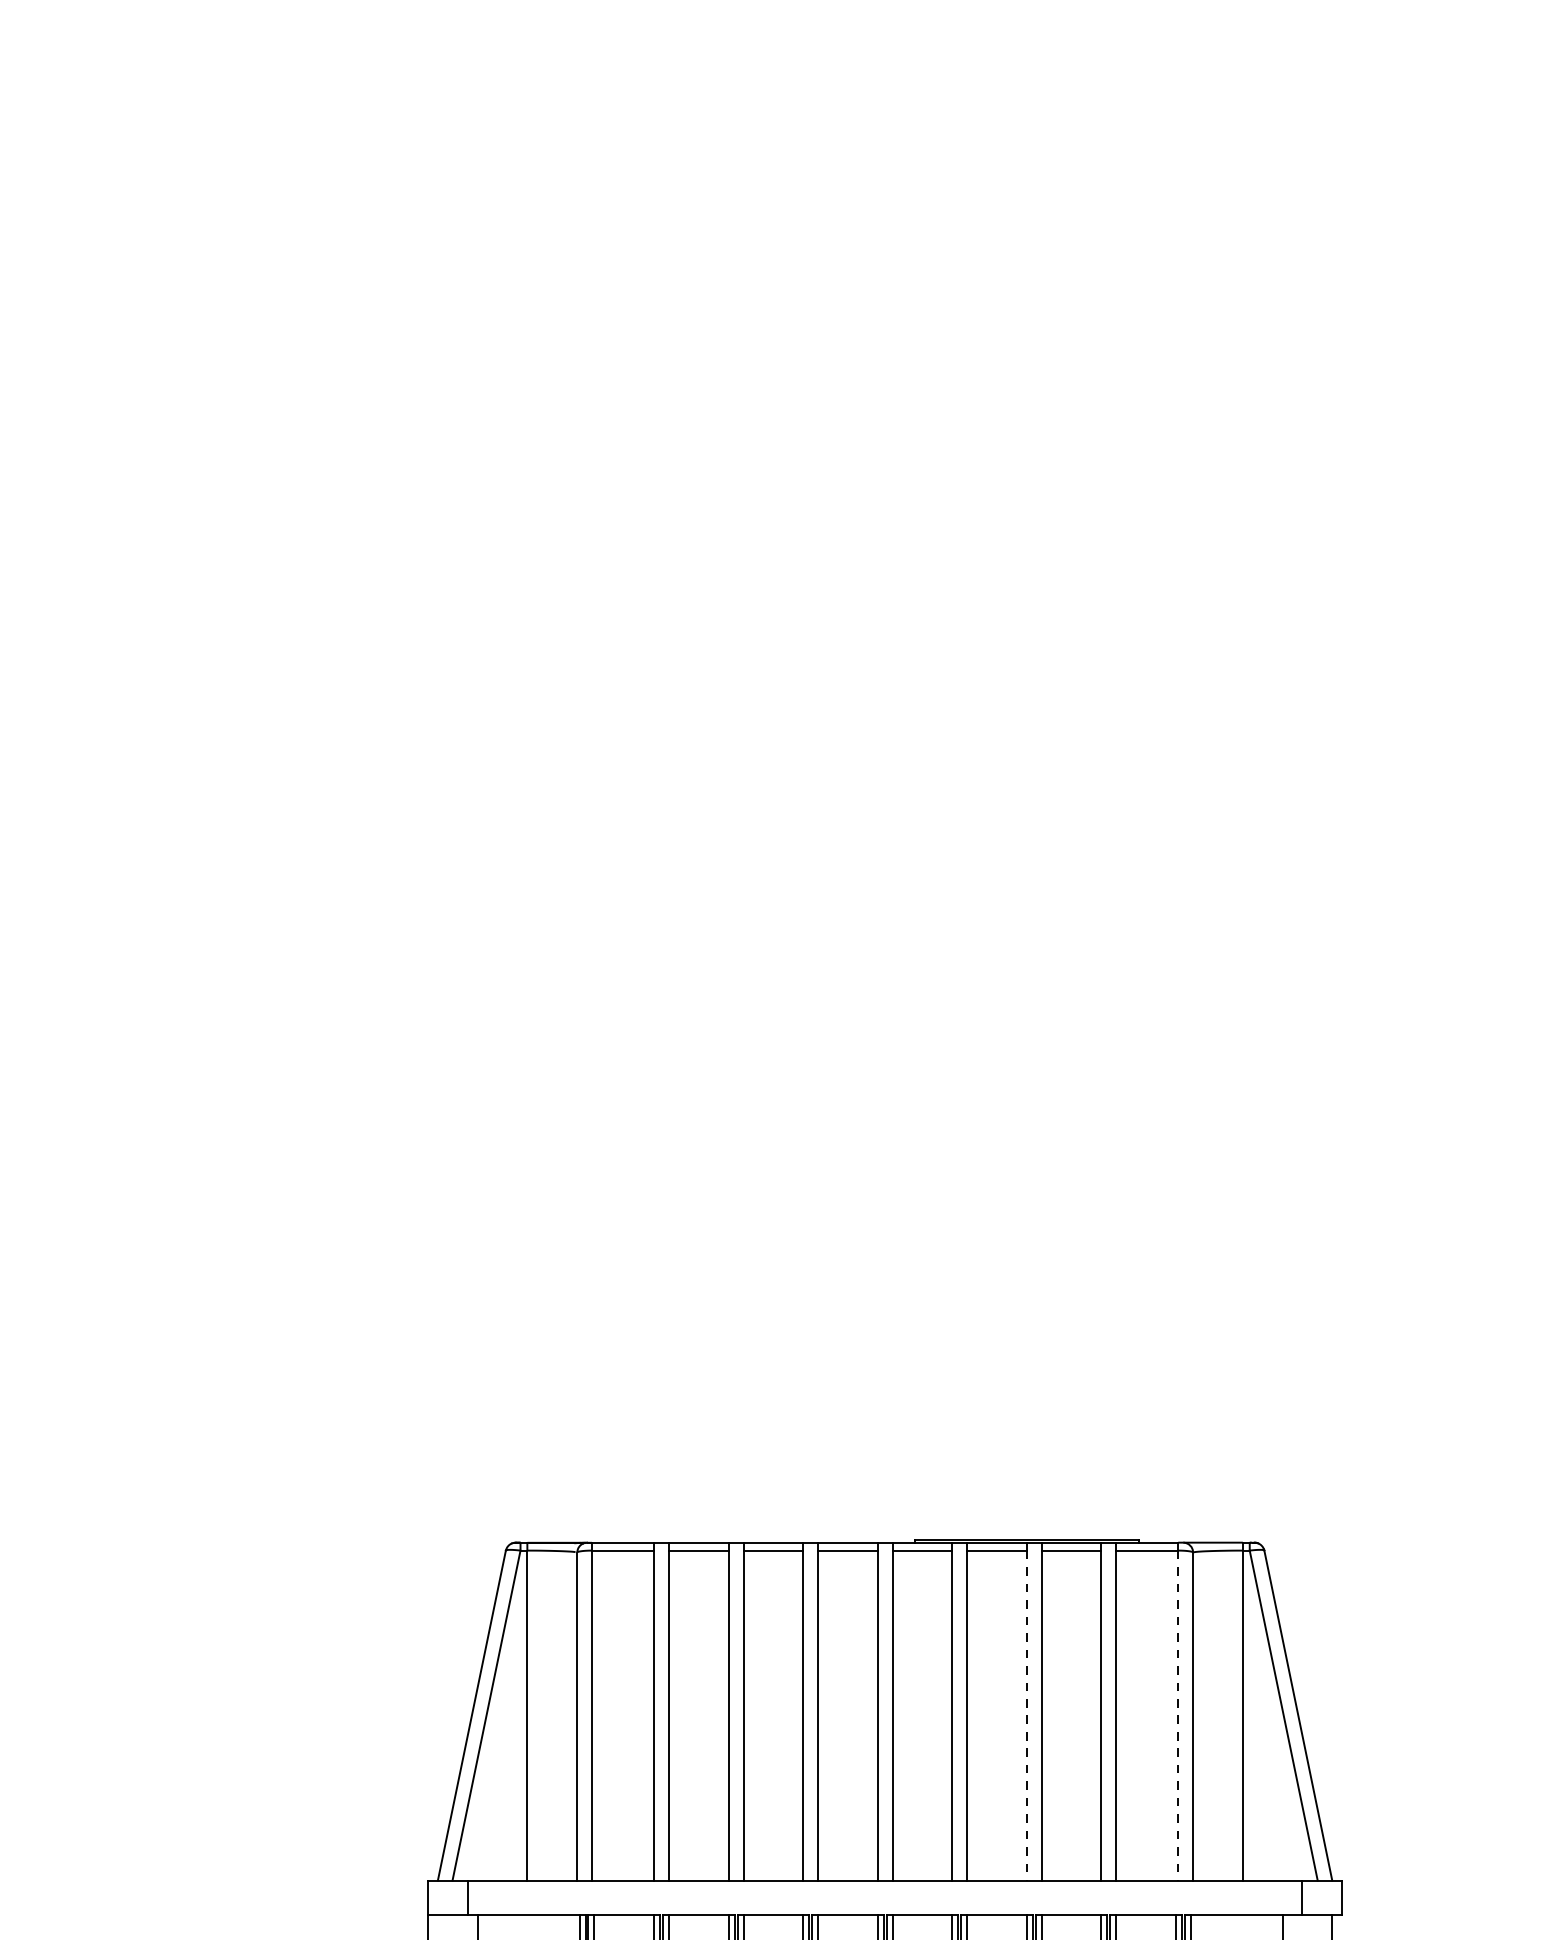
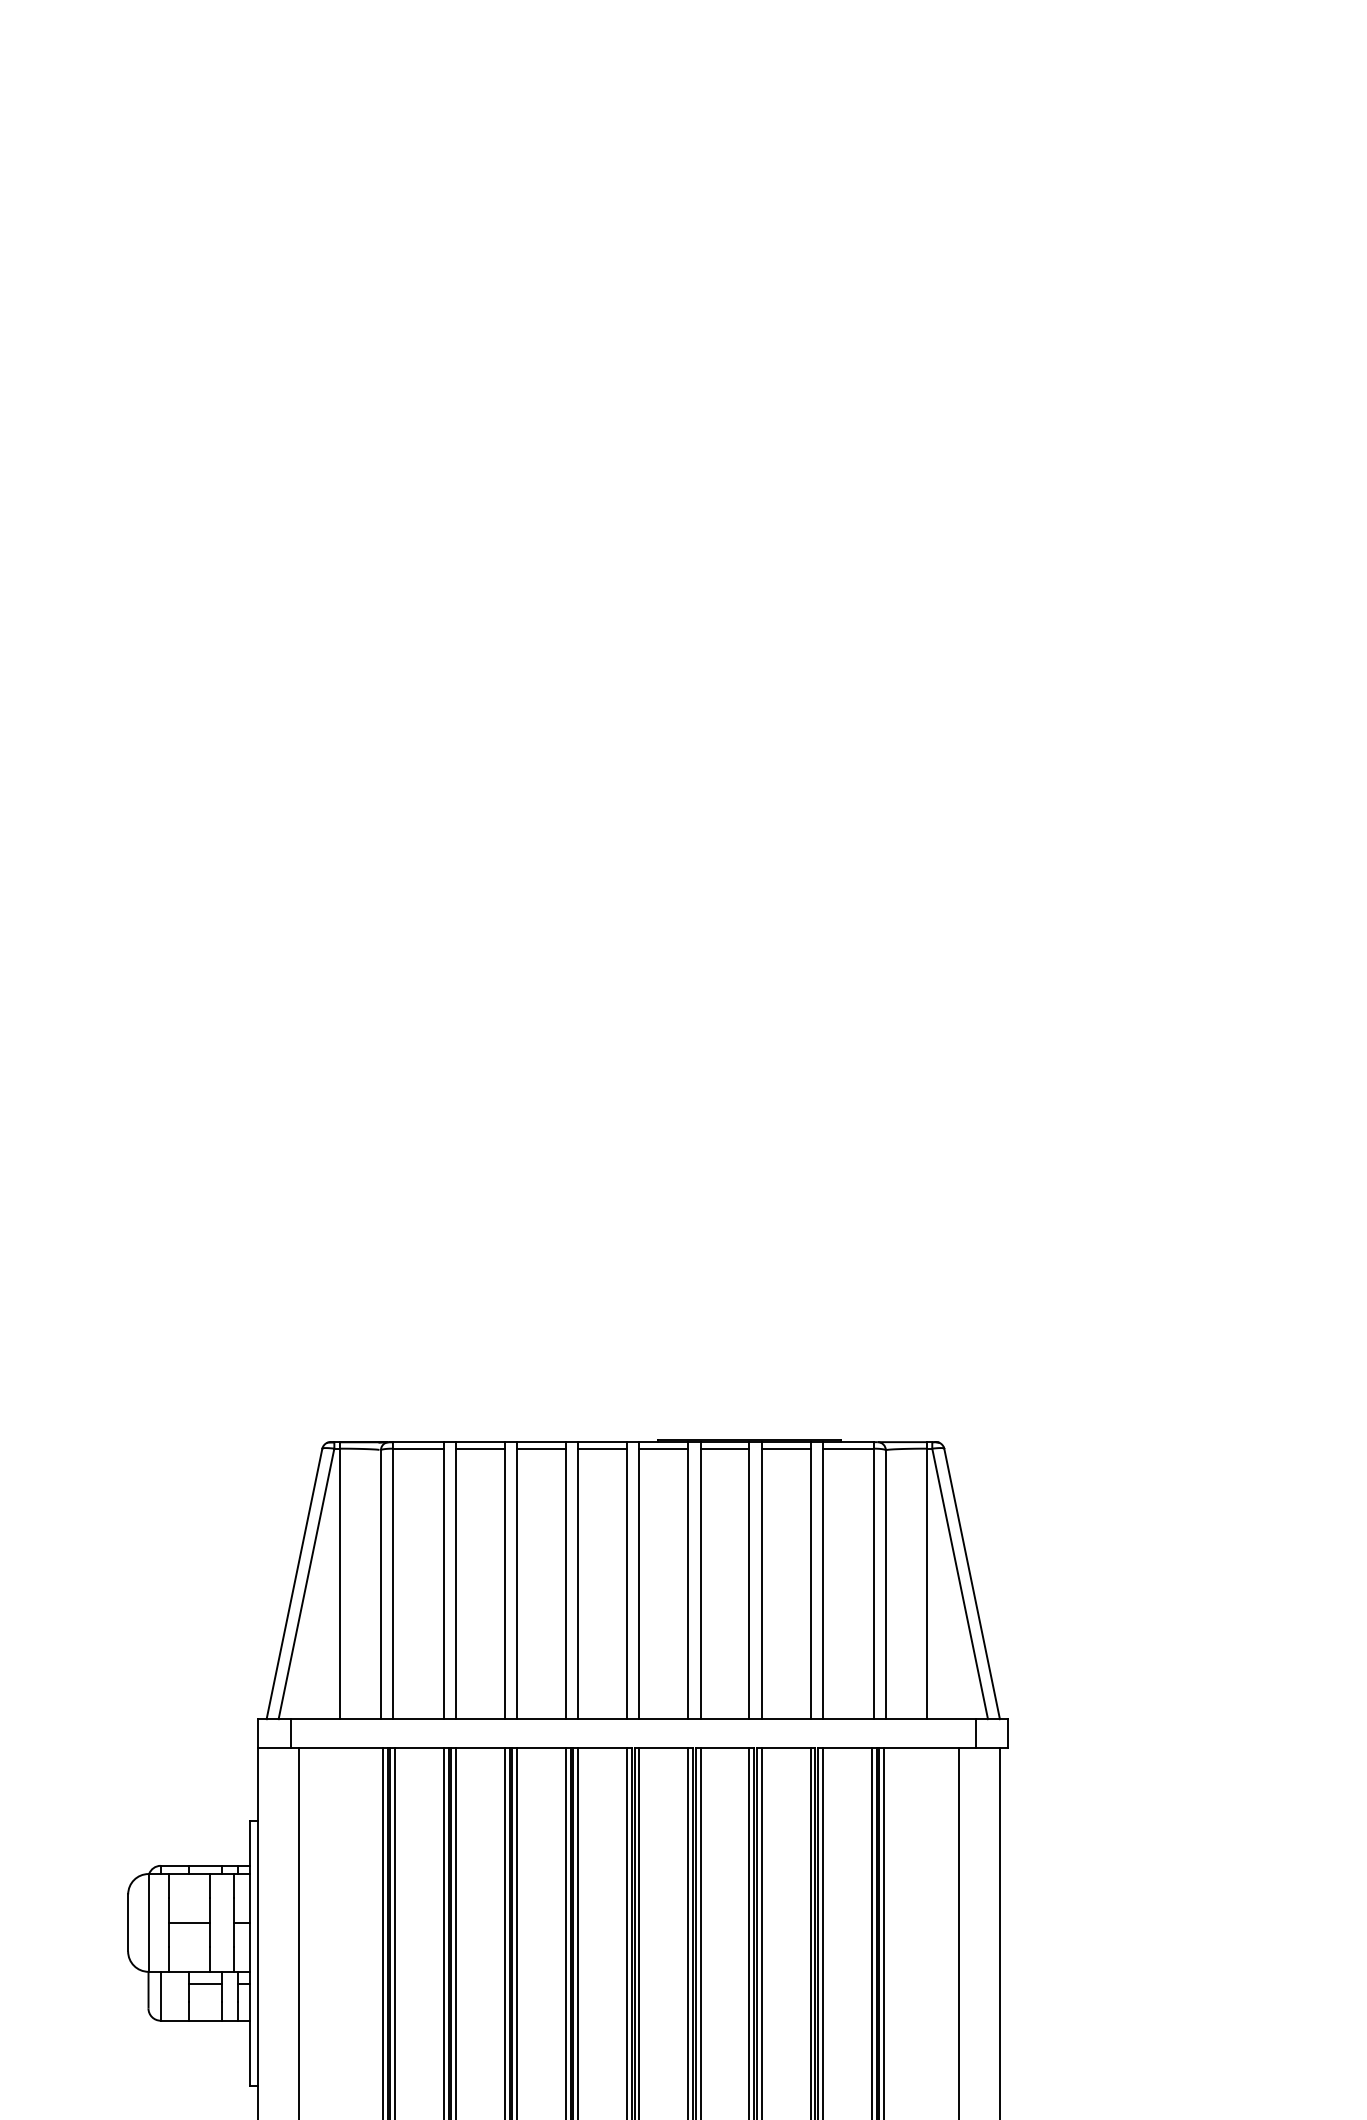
line: (1026, 1716) -> (749, 1584), dashed -> solid
line: (1178, 1716) -> (873, 1584), dashed -> solid

